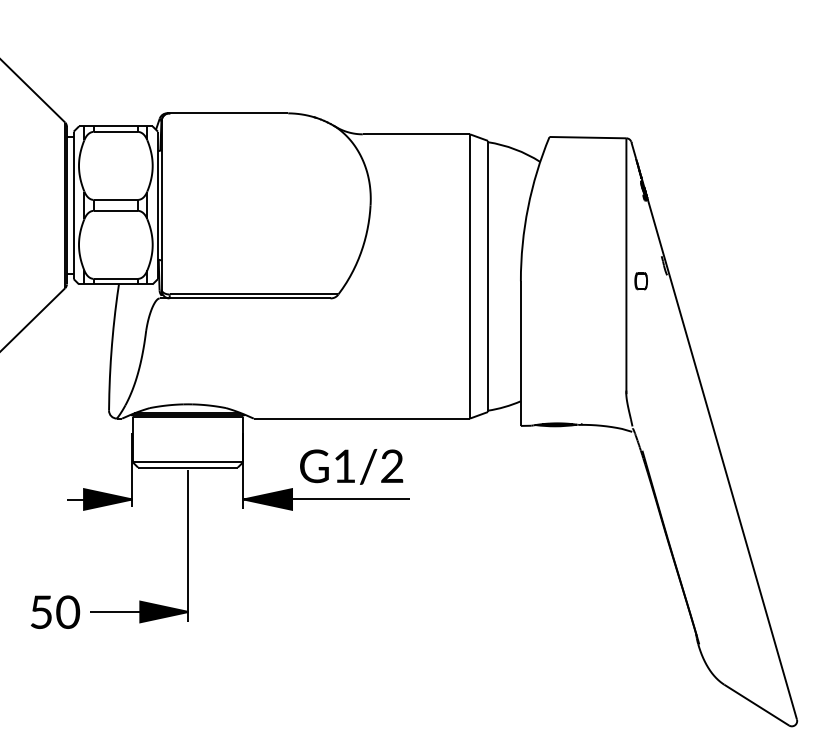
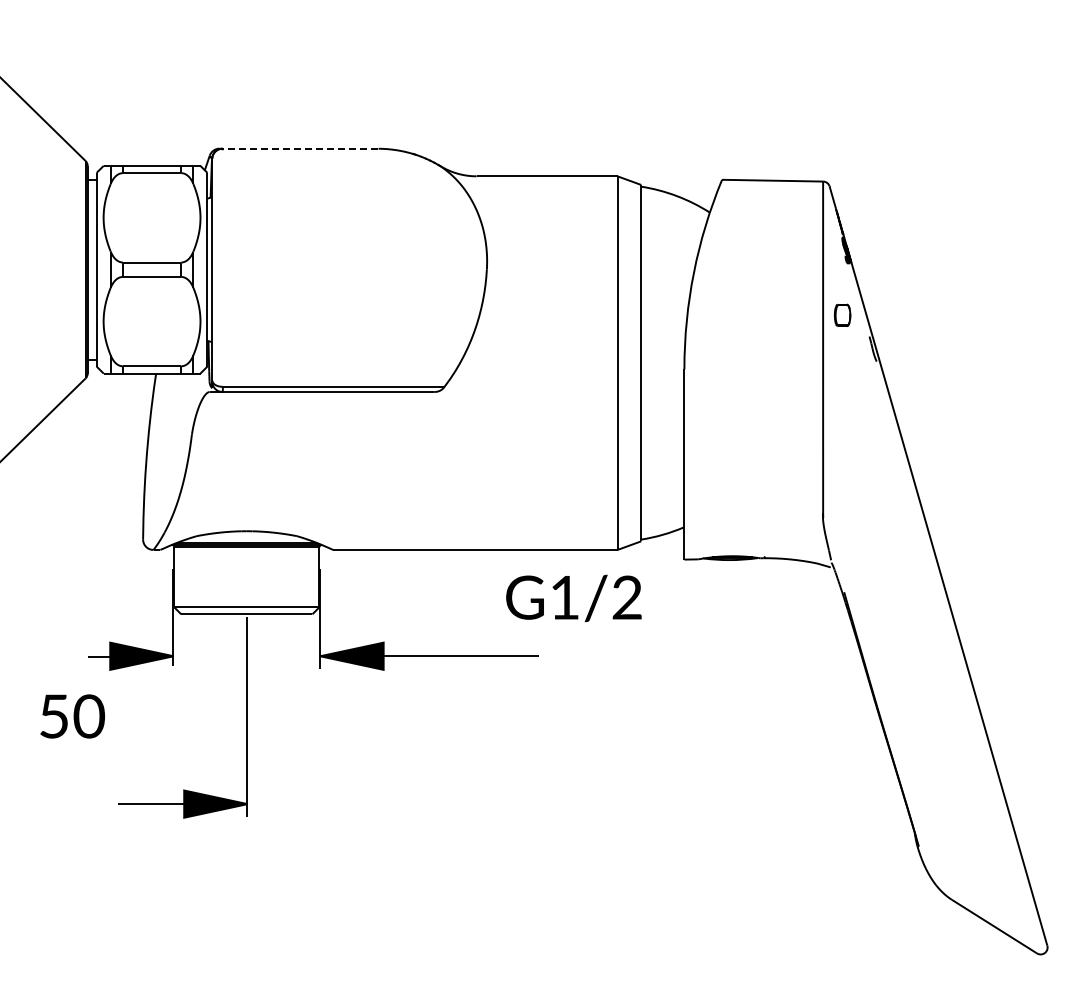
line: (227, 113) -> (298, 148), solid -> dashed
part: (641, 280) -> (842, 314), moved
text: (351, 466) -> (573, 597), moved
text: (55, 612) -> (72, 716), moved

